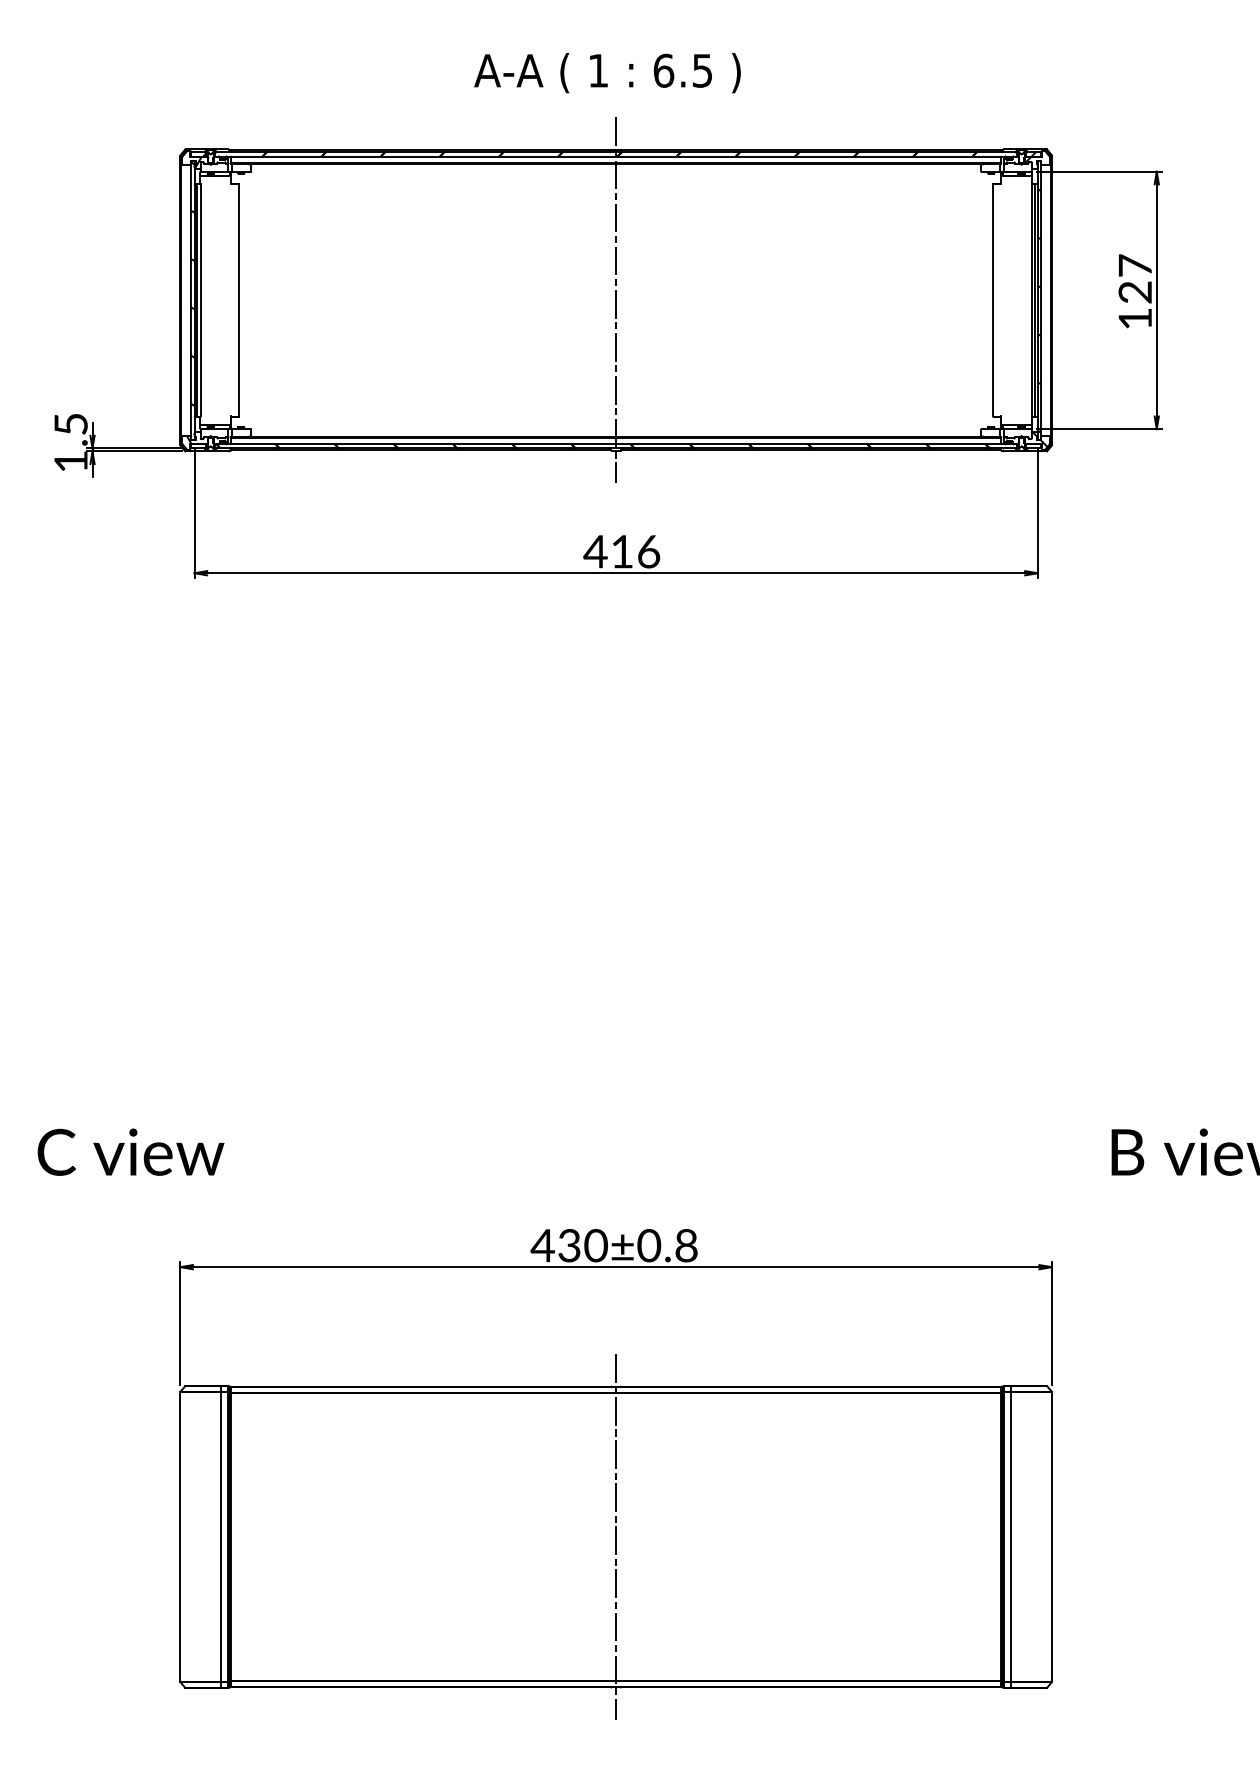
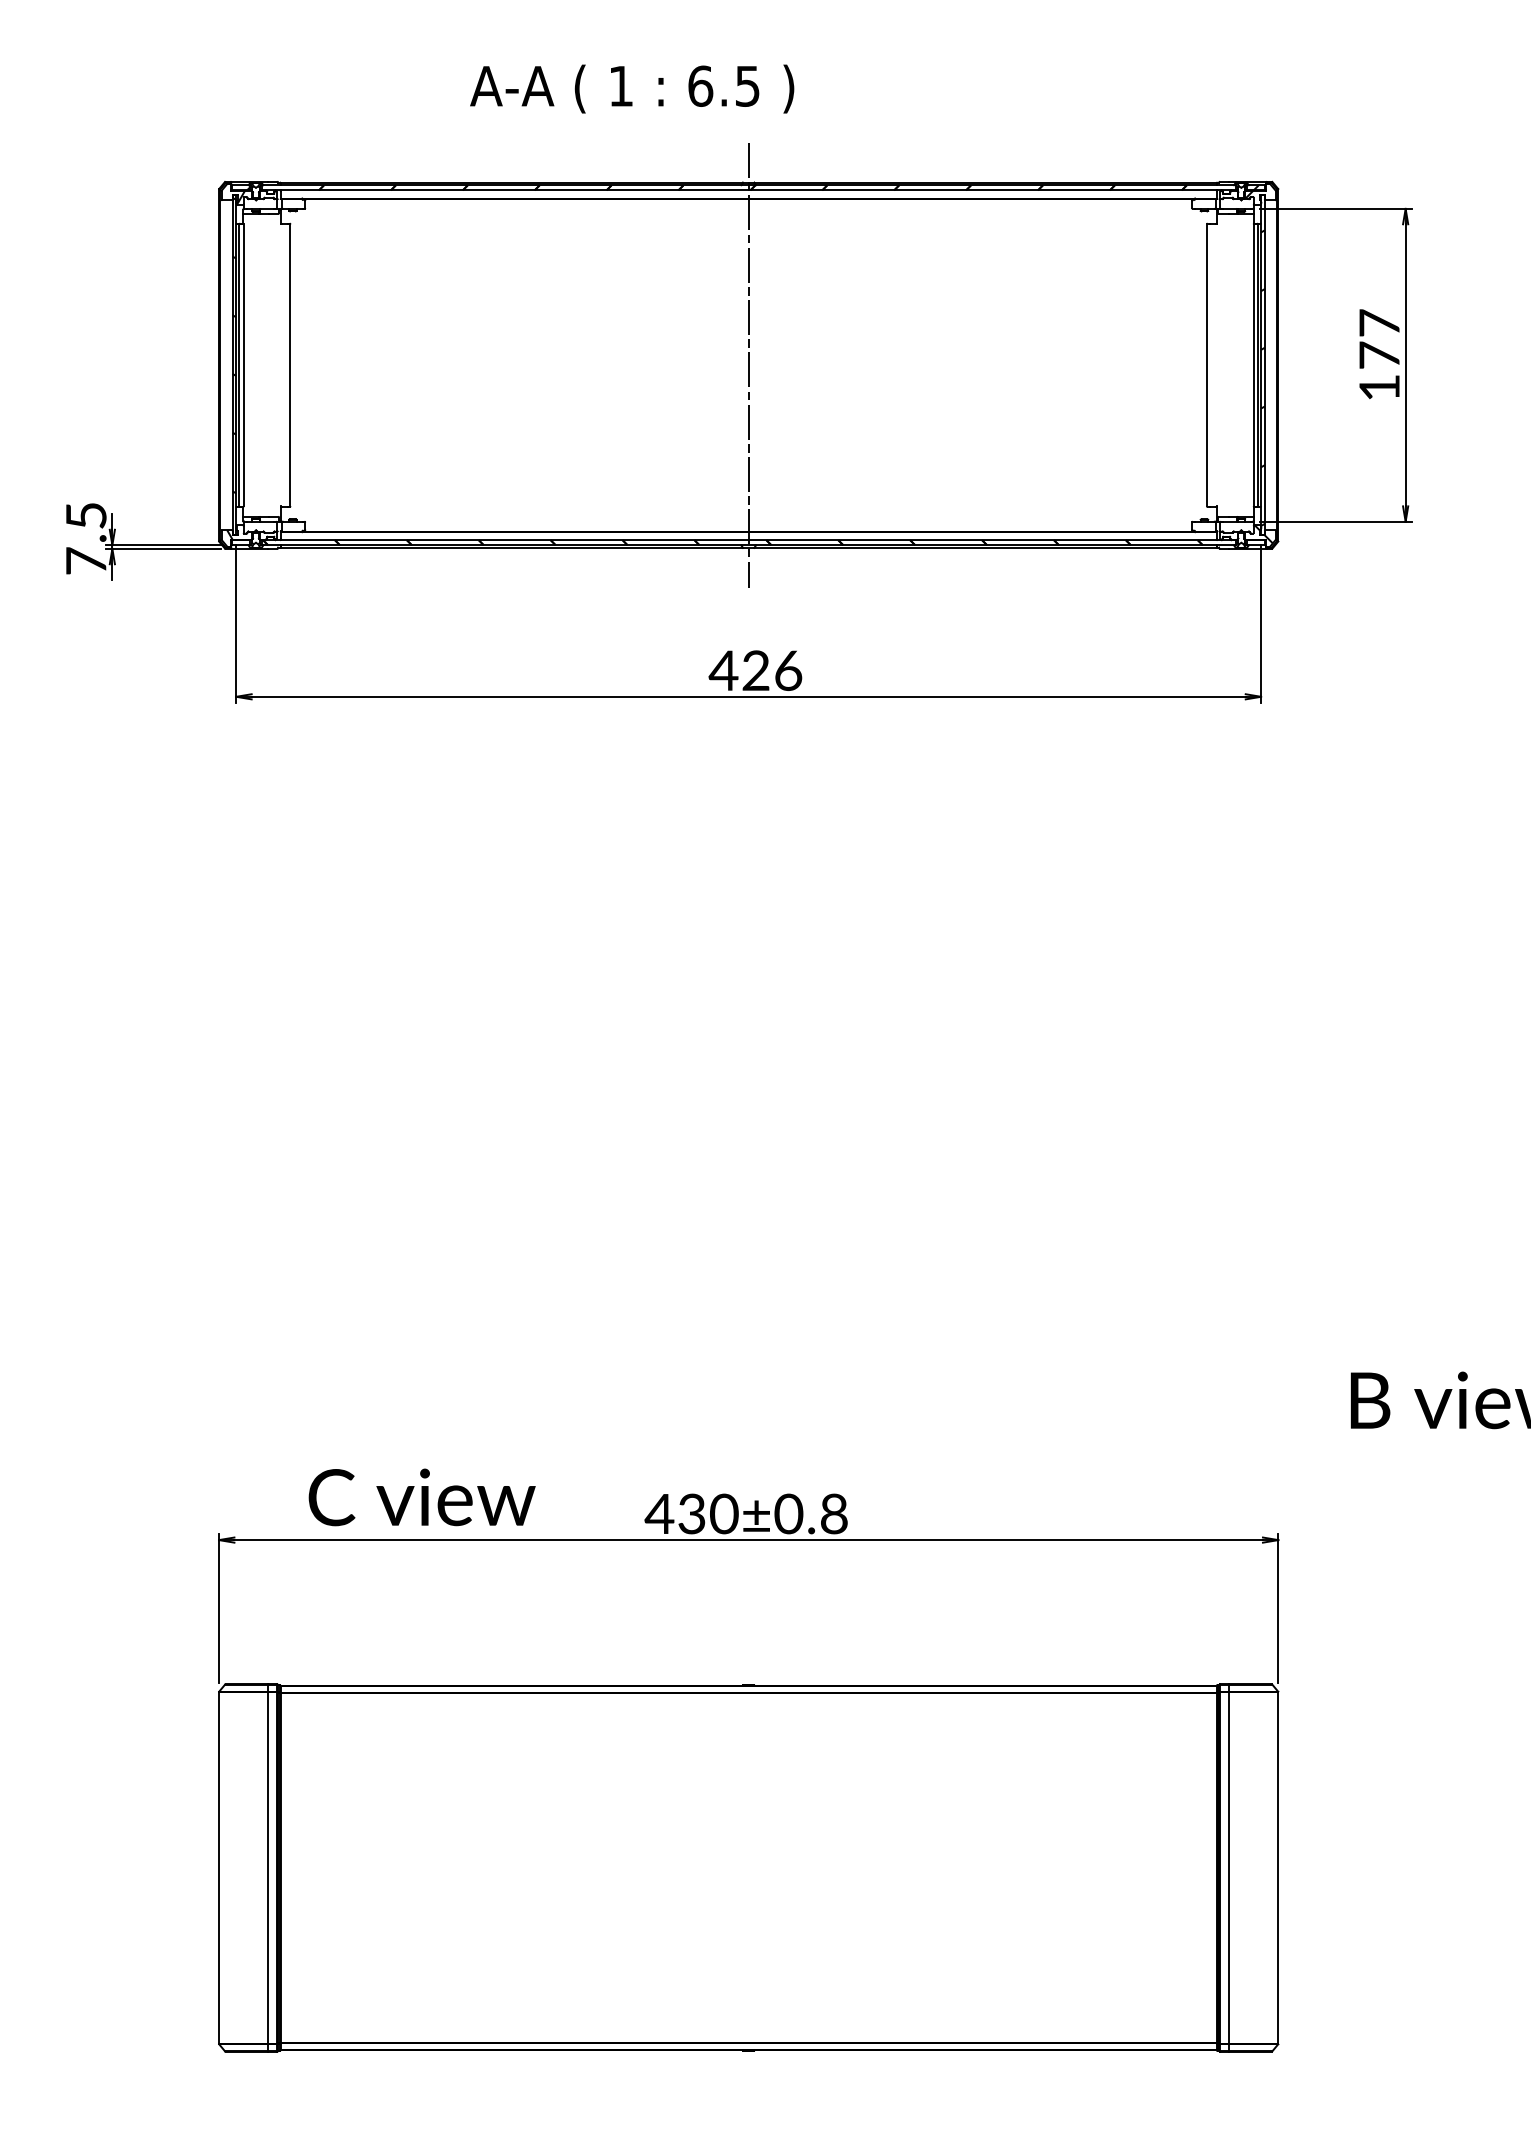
text: (607, 72) -> (632, 88), moved
text: (1135, 291) -> (1379, 354), 127 -> 177
text: (71, 461) -> (86, 560), 1.5 -> 7.5
text: (621, 551) -> (755, 670), 416 -> 426
text: (130, 1152) -> (421, 1497), moved
line: (616, 1536) -> (748, 1867), removed

